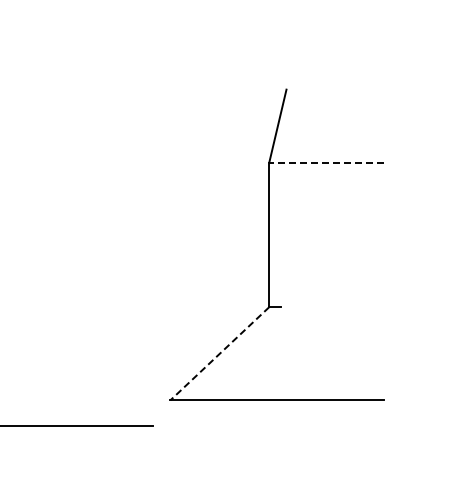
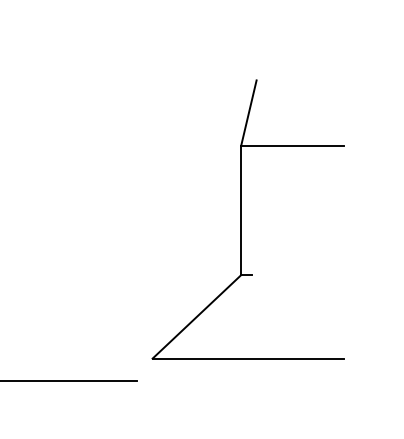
line: (326, 162) -> (292, 145), dashed -> solid
line: (219, 354) -> (196, 317), dashed -> solid

